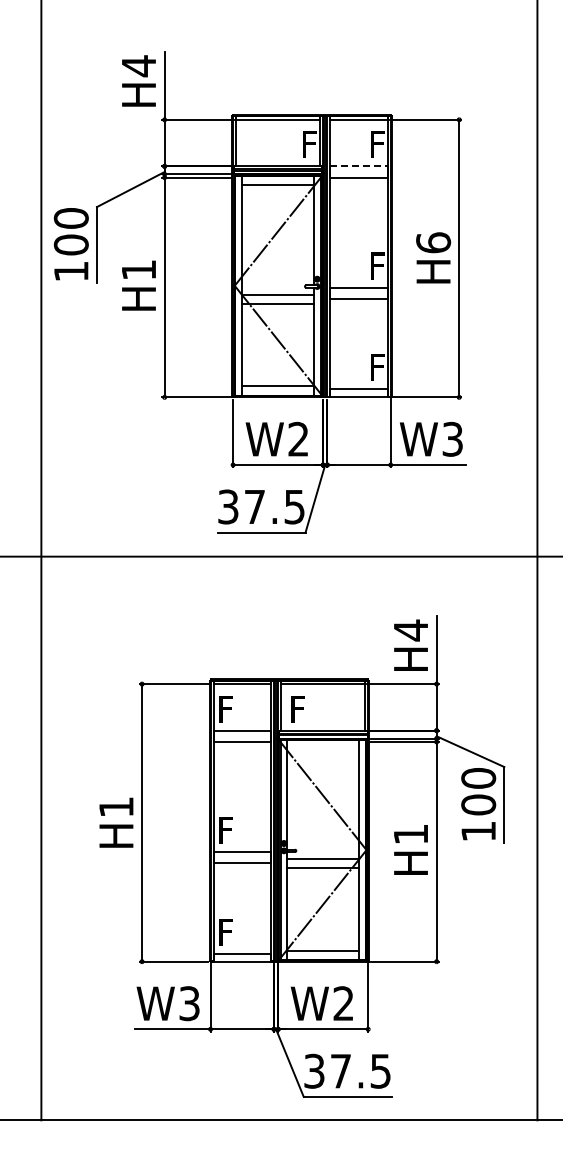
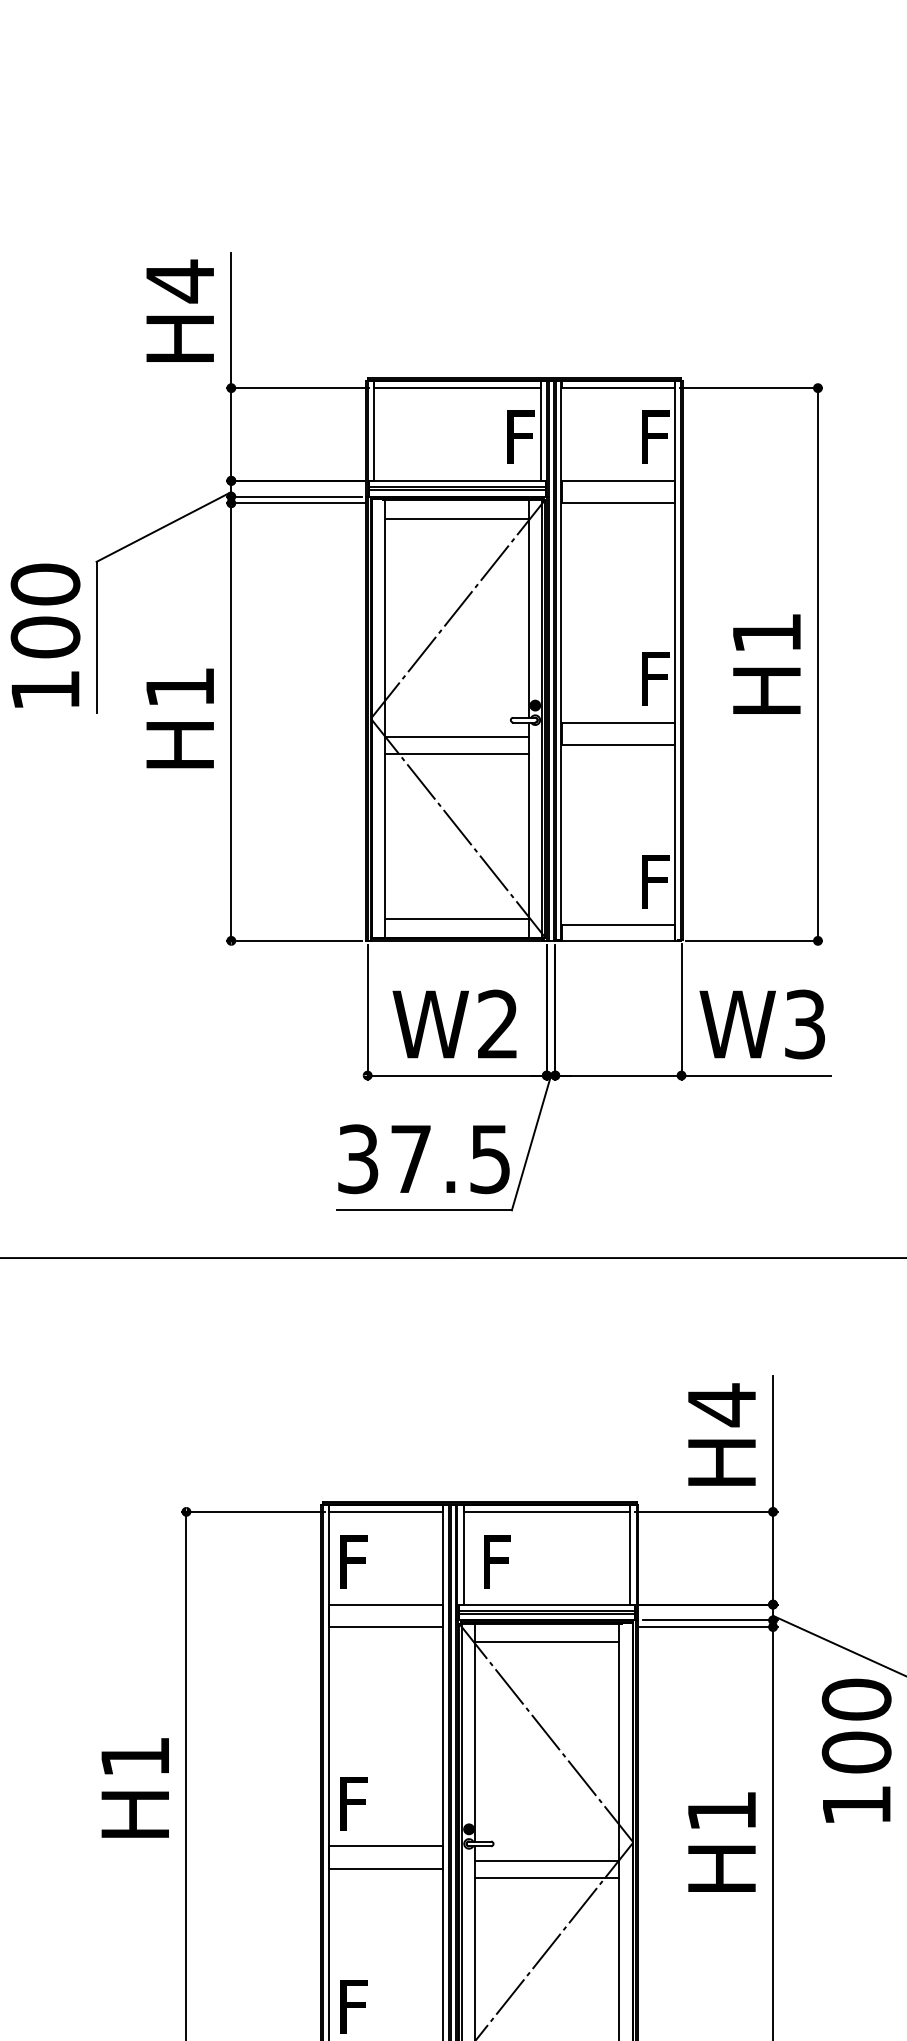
line: (359, 166) -> (619, 481), dashed -> solid
text: (433, 242) -> (766, 632), H6 -> H1
line: (323, 749) -> (547, 1642), added

